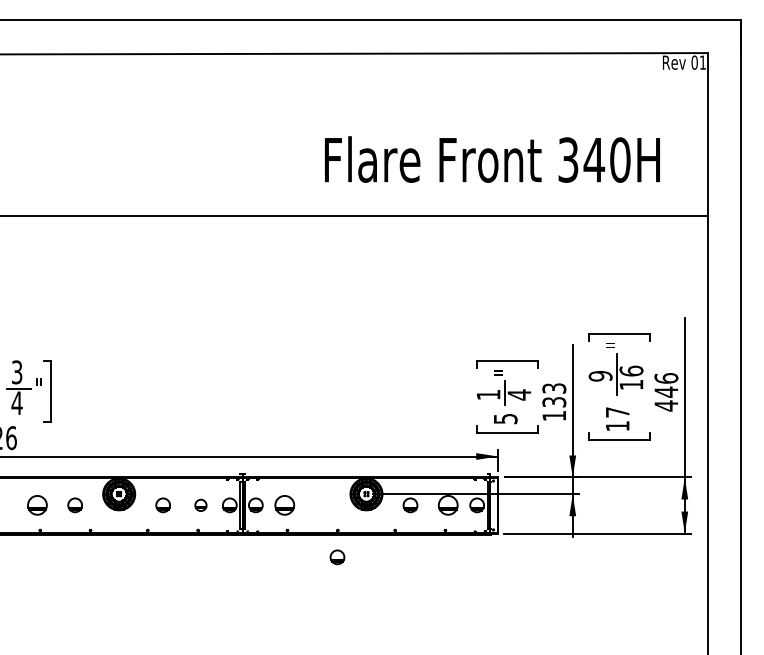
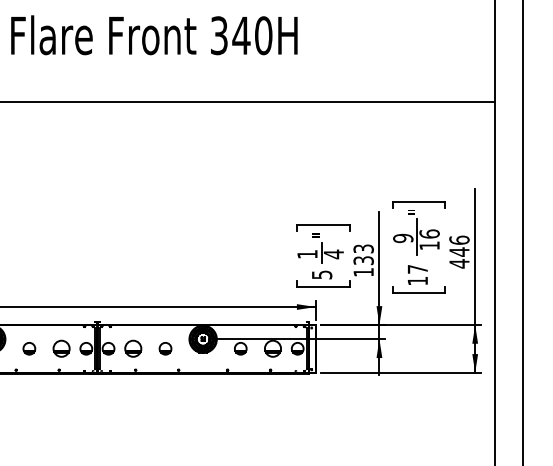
text: (492, 159) -> (154, 35), moved
part: (200, 505) -> (61, 348), size x1.67
part: (337, 557) -> (165, 348), moved

